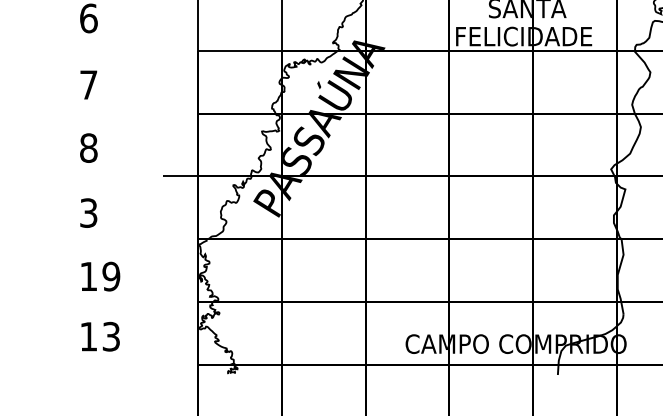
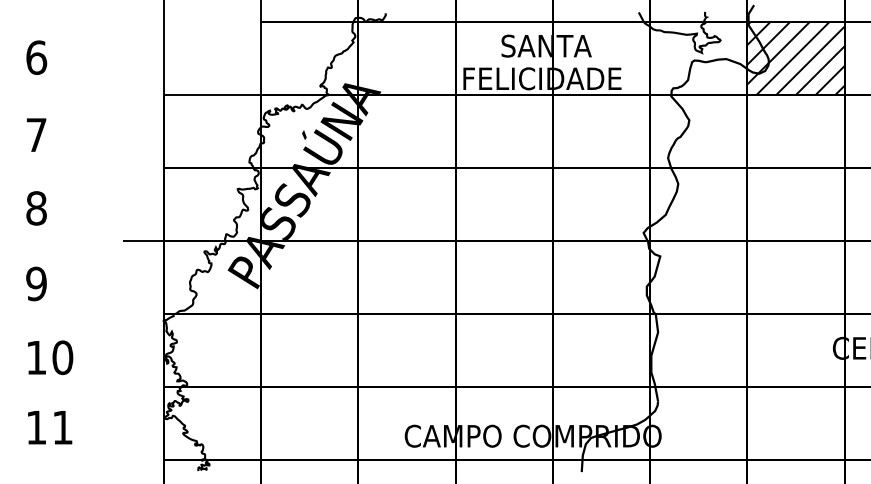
text: (88, 212) -> (36, 283), 3 -> 9
text: (111, 276) -> (62, 357), 19 -> 10
text: (111, 336) -> (62, 427), 13 -> 11

